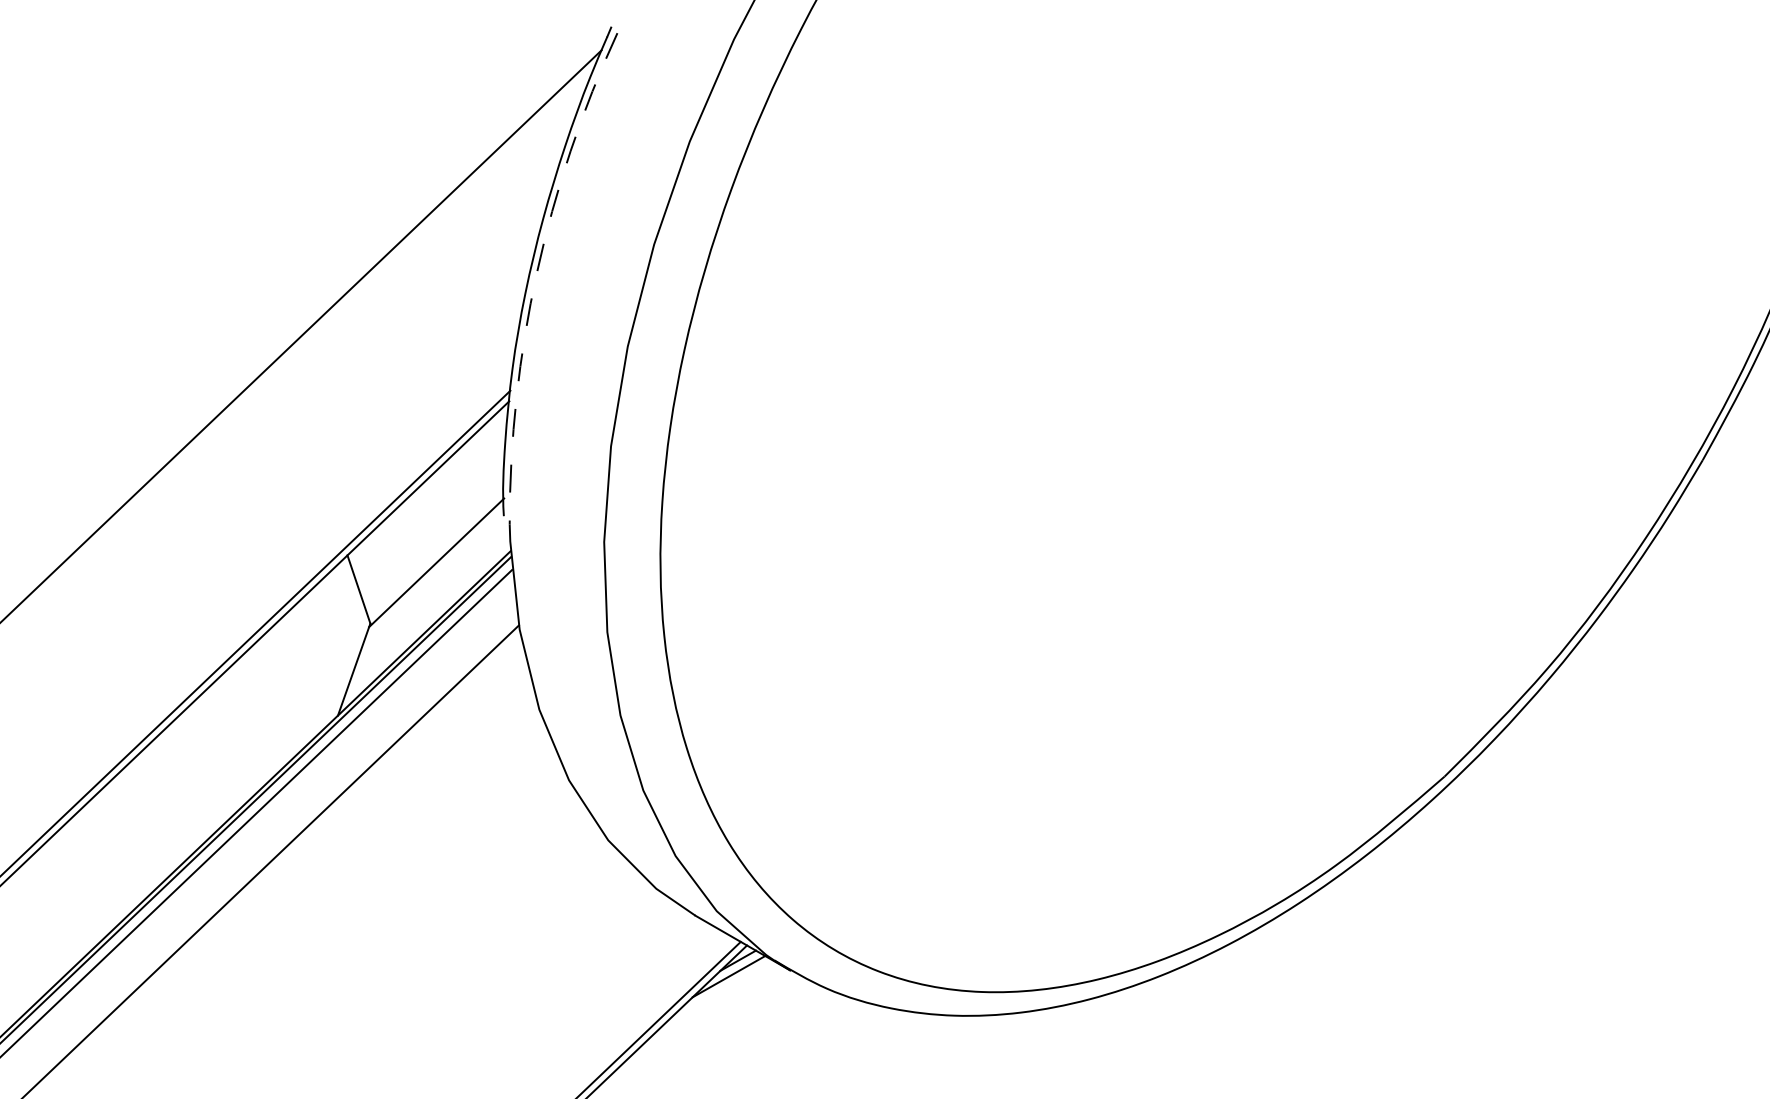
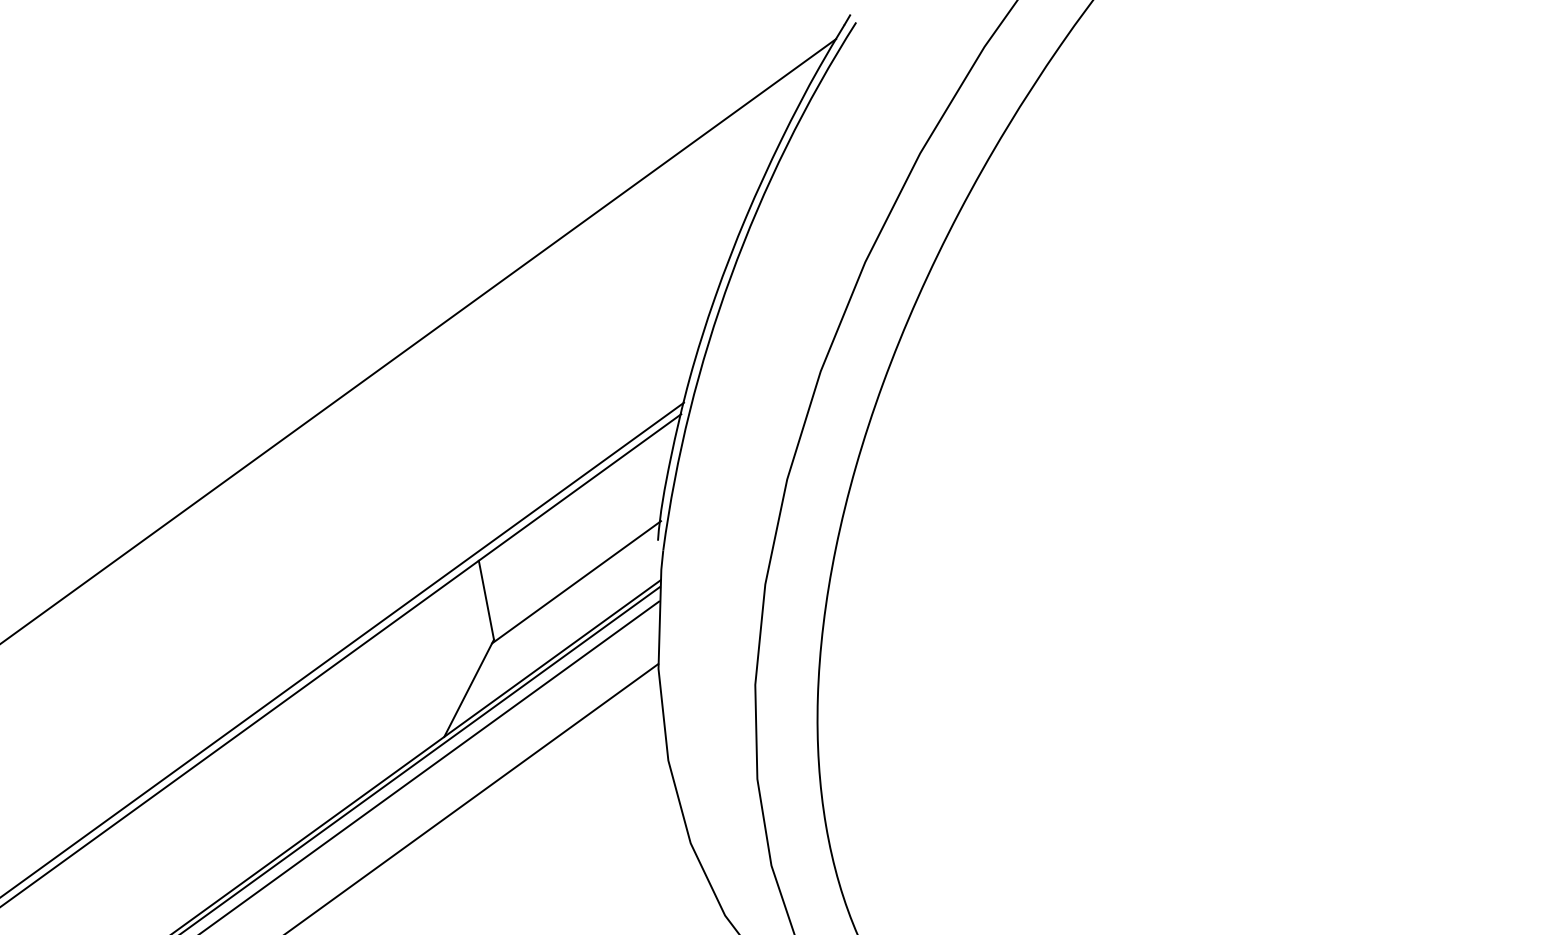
arc: (536, 272) -> (730, 275), dashed -> solid

